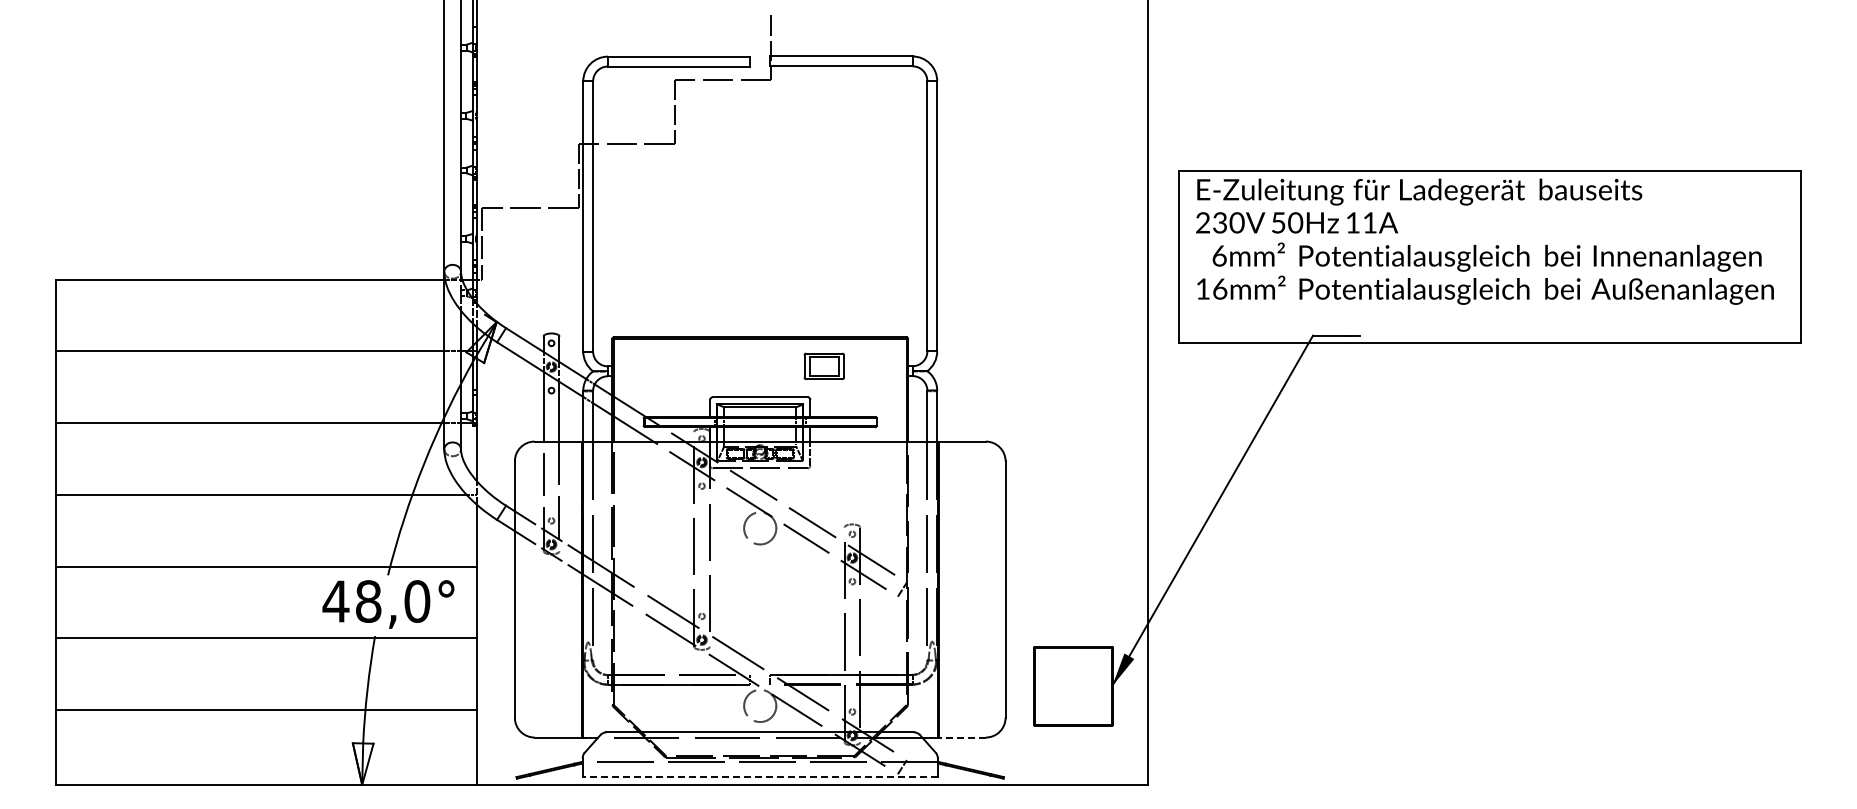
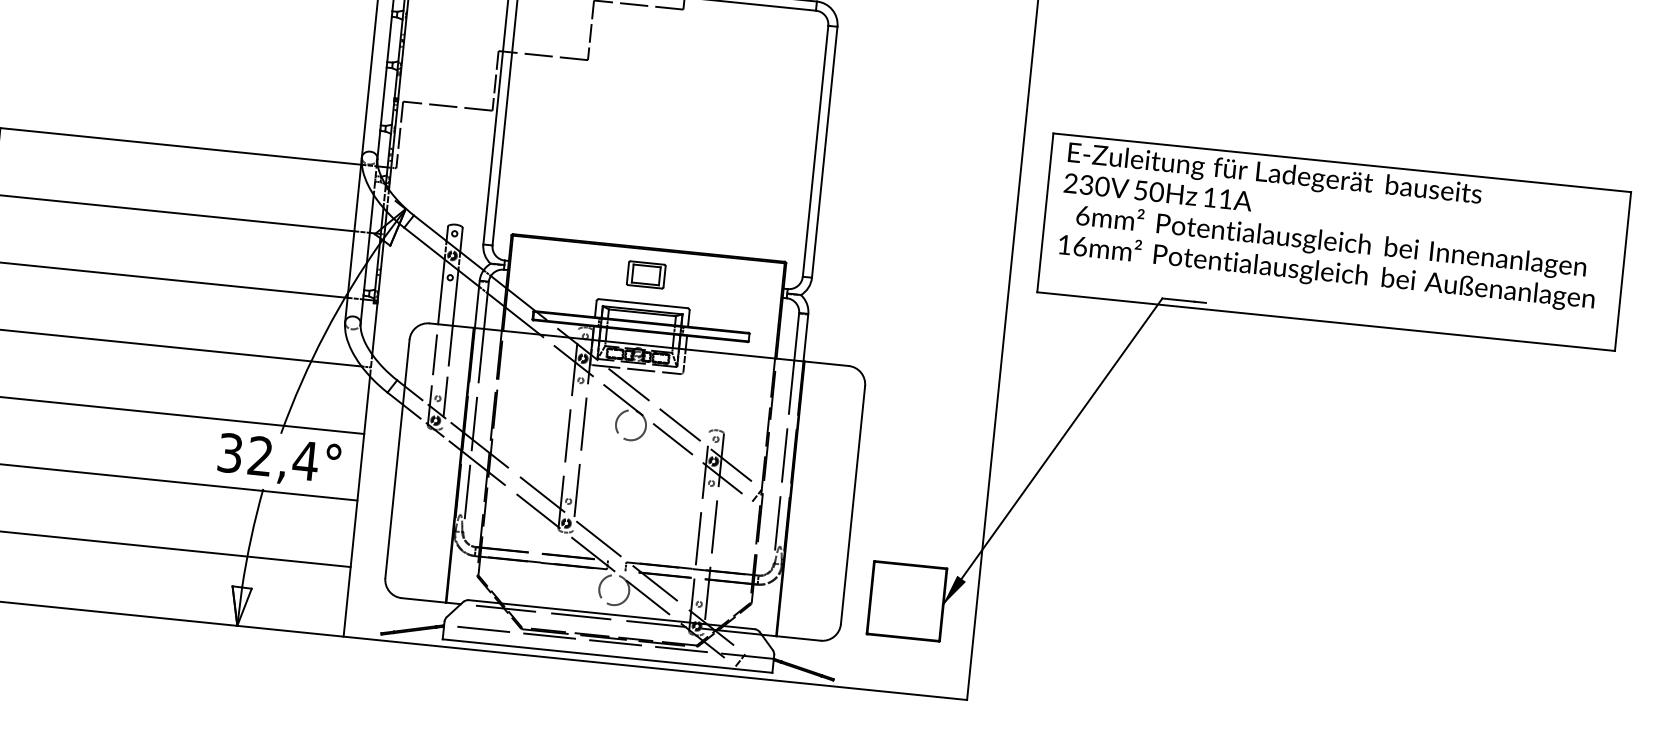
part: (823, 366) -> (645, 274), moved
text: (376, 601) -> (267, 456), 48,0° -> 32,4°
line: (962, 737) -> (799, 638), dashed -> solid
line: (760, 776) -> (607, 655), dashed -> solid

